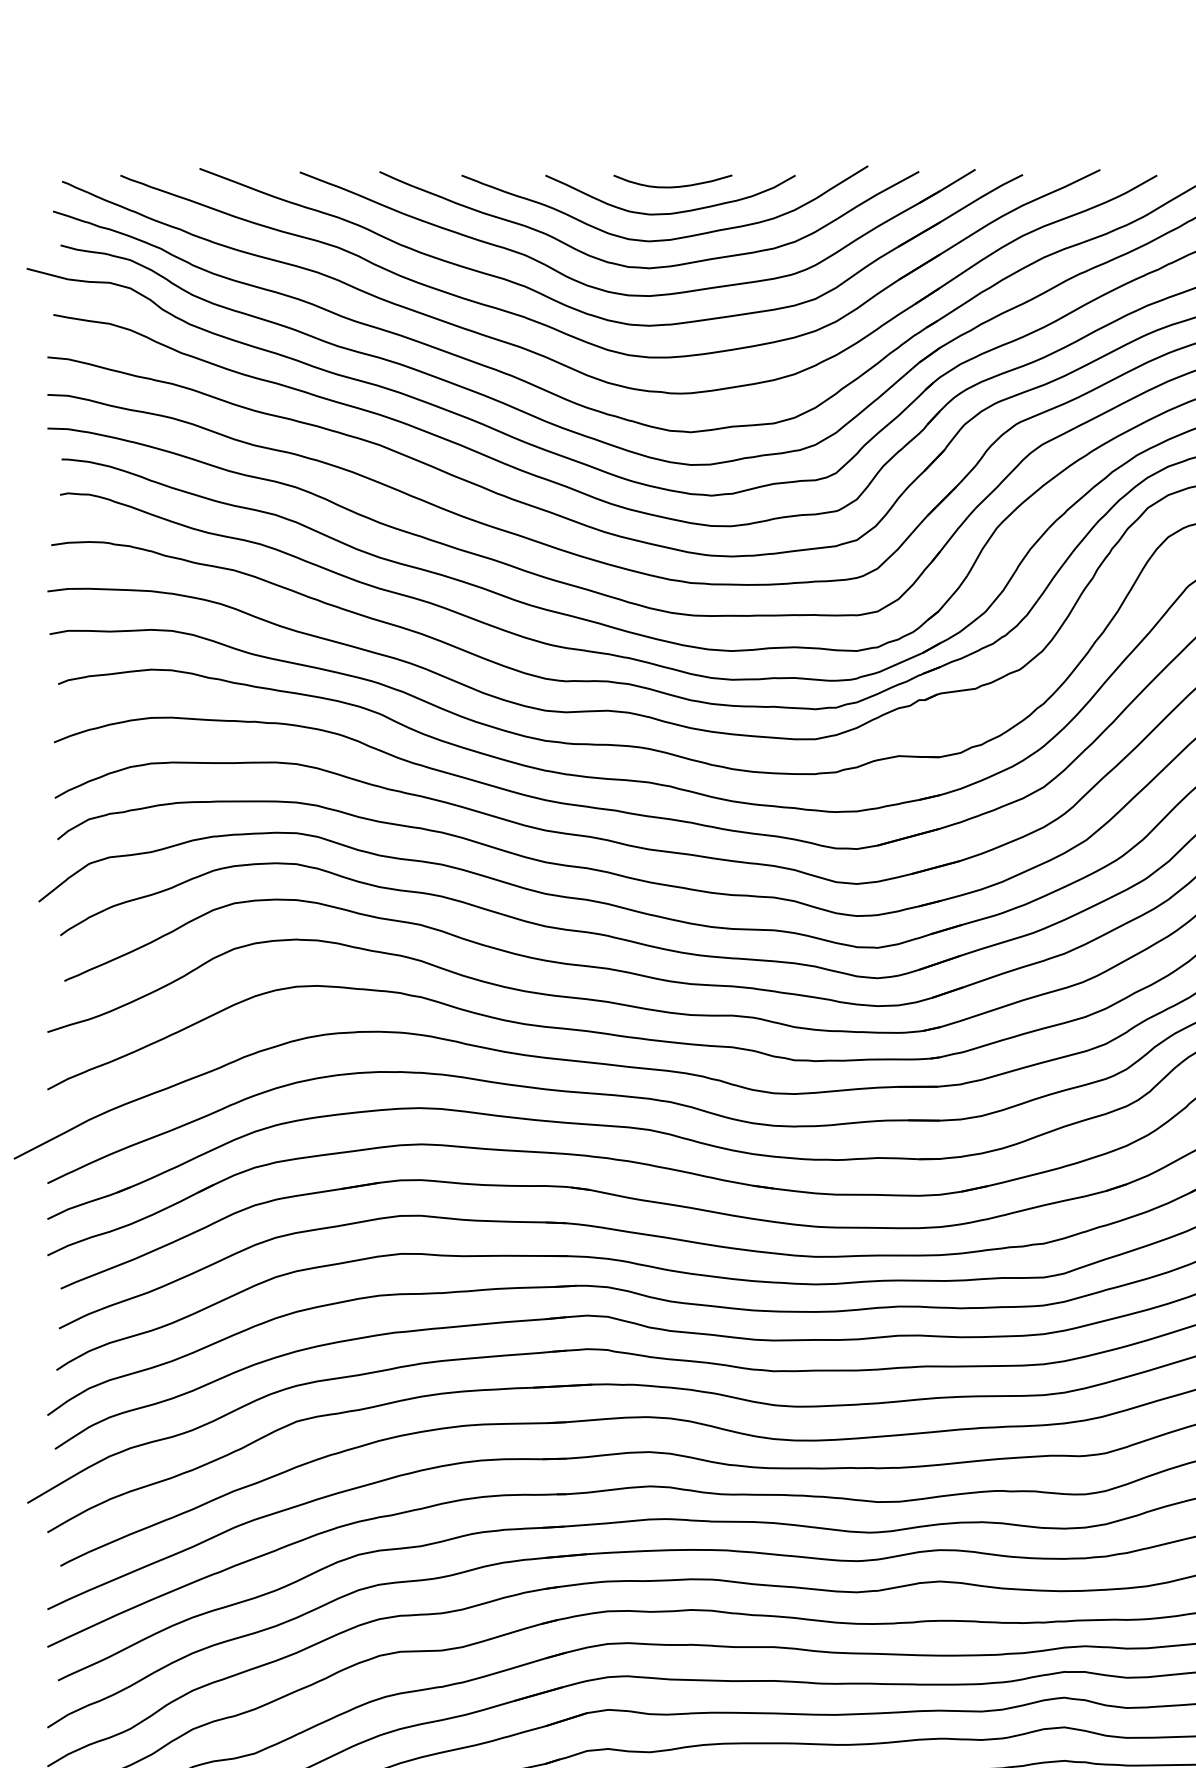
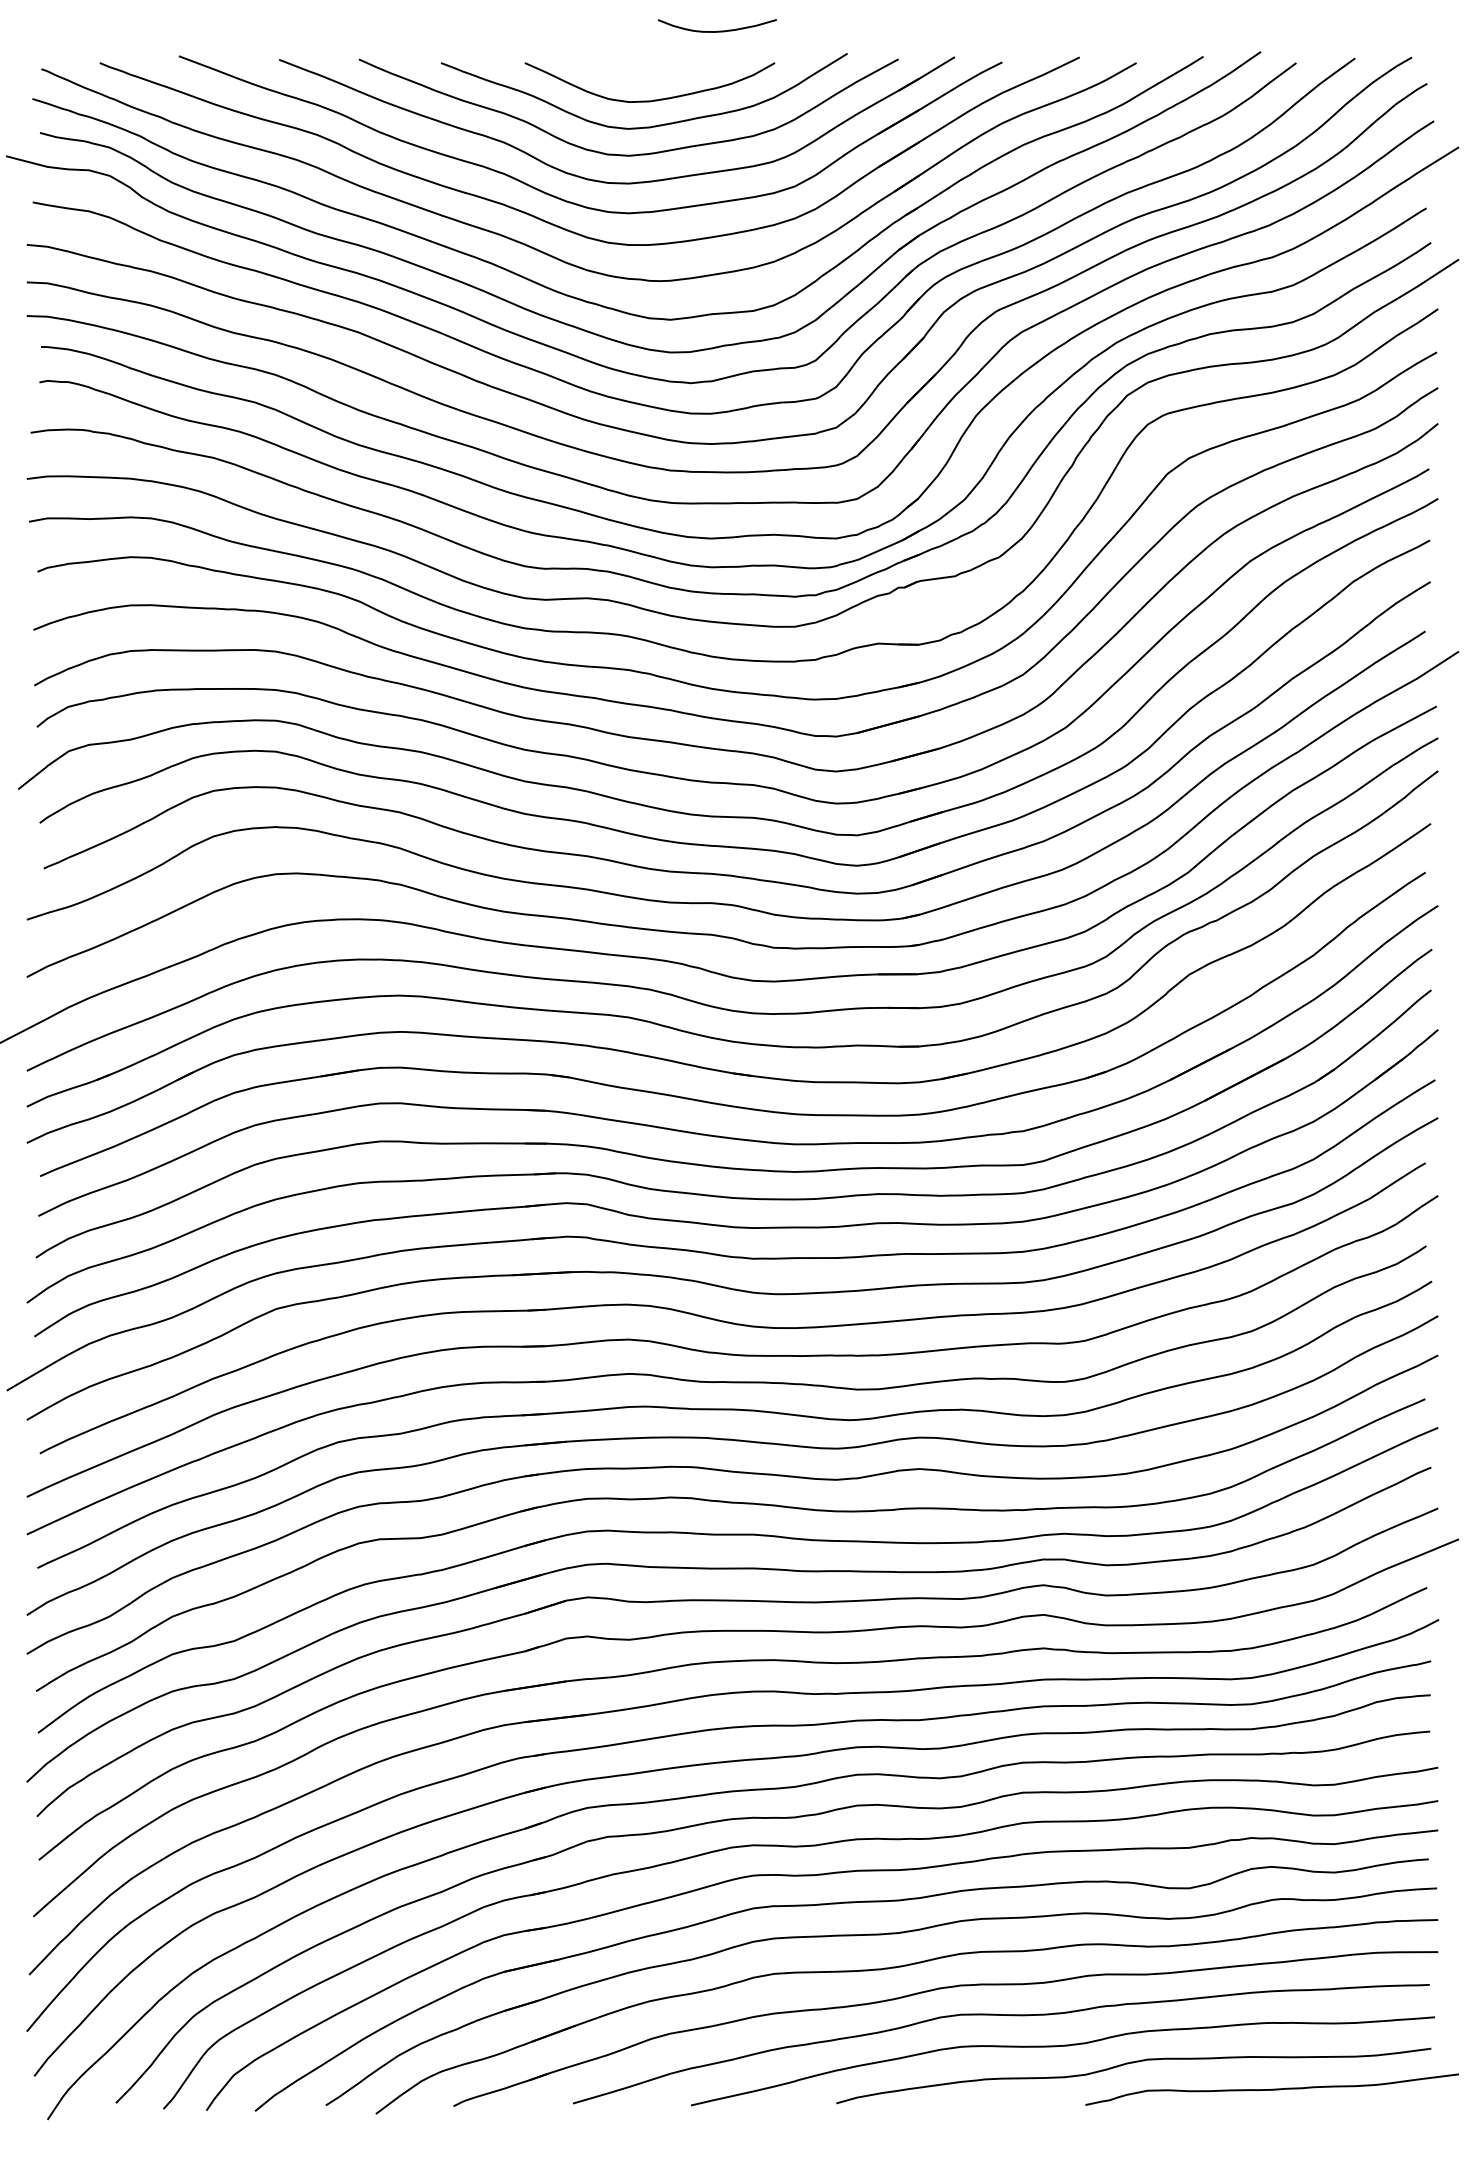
curve: (673, 185) -> (717, 30), moved

